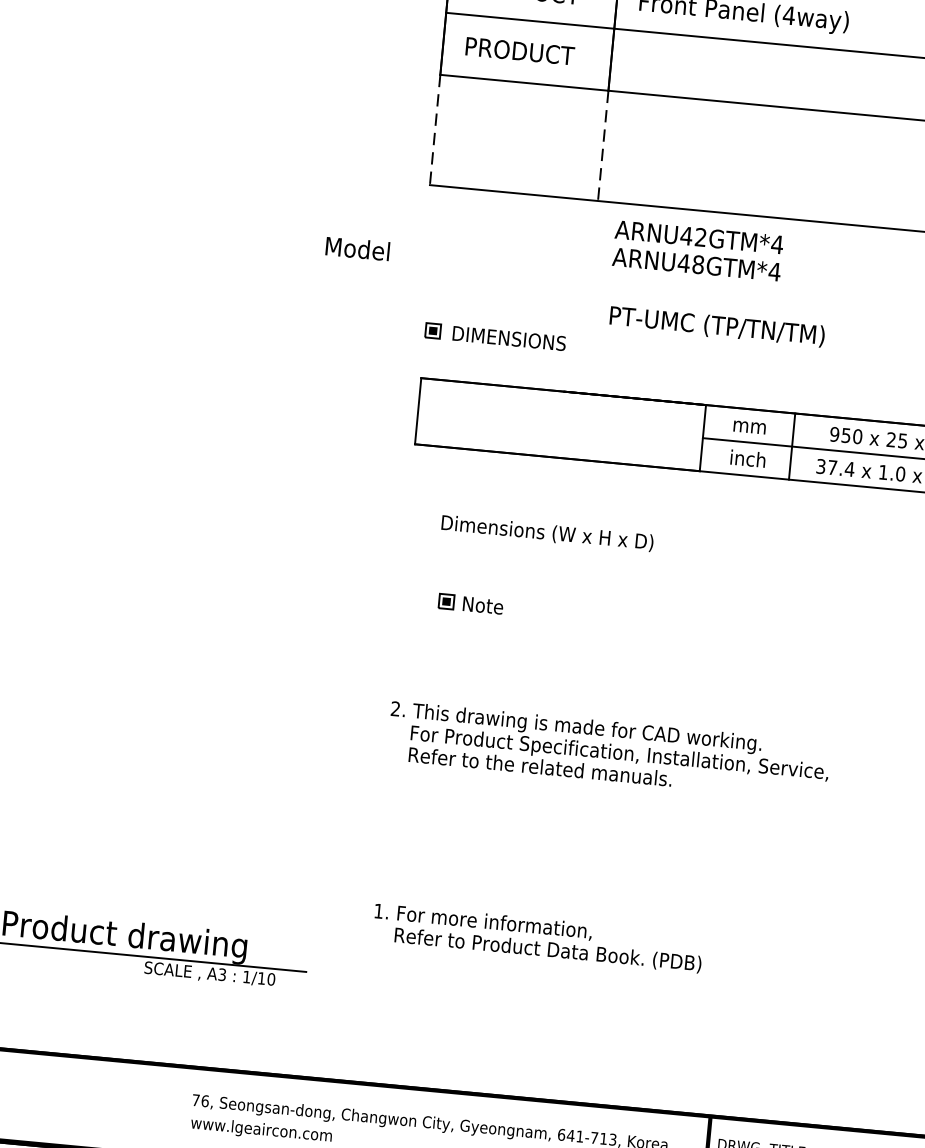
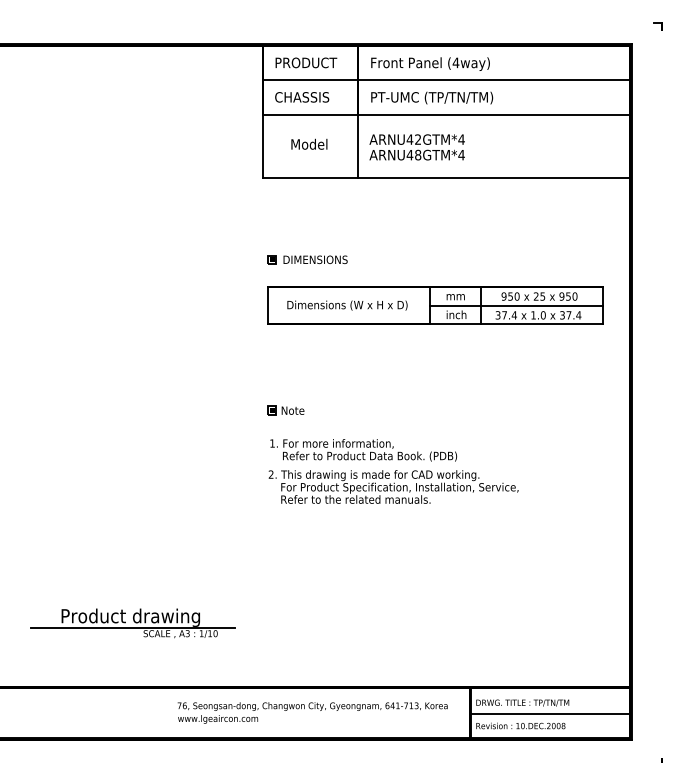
text: (520, 51) -> (306, 97), PRODUCT -> CHASSIS
line: (434, 130) -> (262, 146), dashed -> solid
line: (603, 146) -> (358, 146), dashed -> solid
text: (358, 247) -> (309, 143), moved
text: (696, 251) -> (416, 147), moved
text: (718, 325) -> (432, 97), moved
text: (547, 533) -> (347, 305), moved
part: (469, 603) -> (285, 410), moved
text: (537, 938) -> (363, 450), moved

